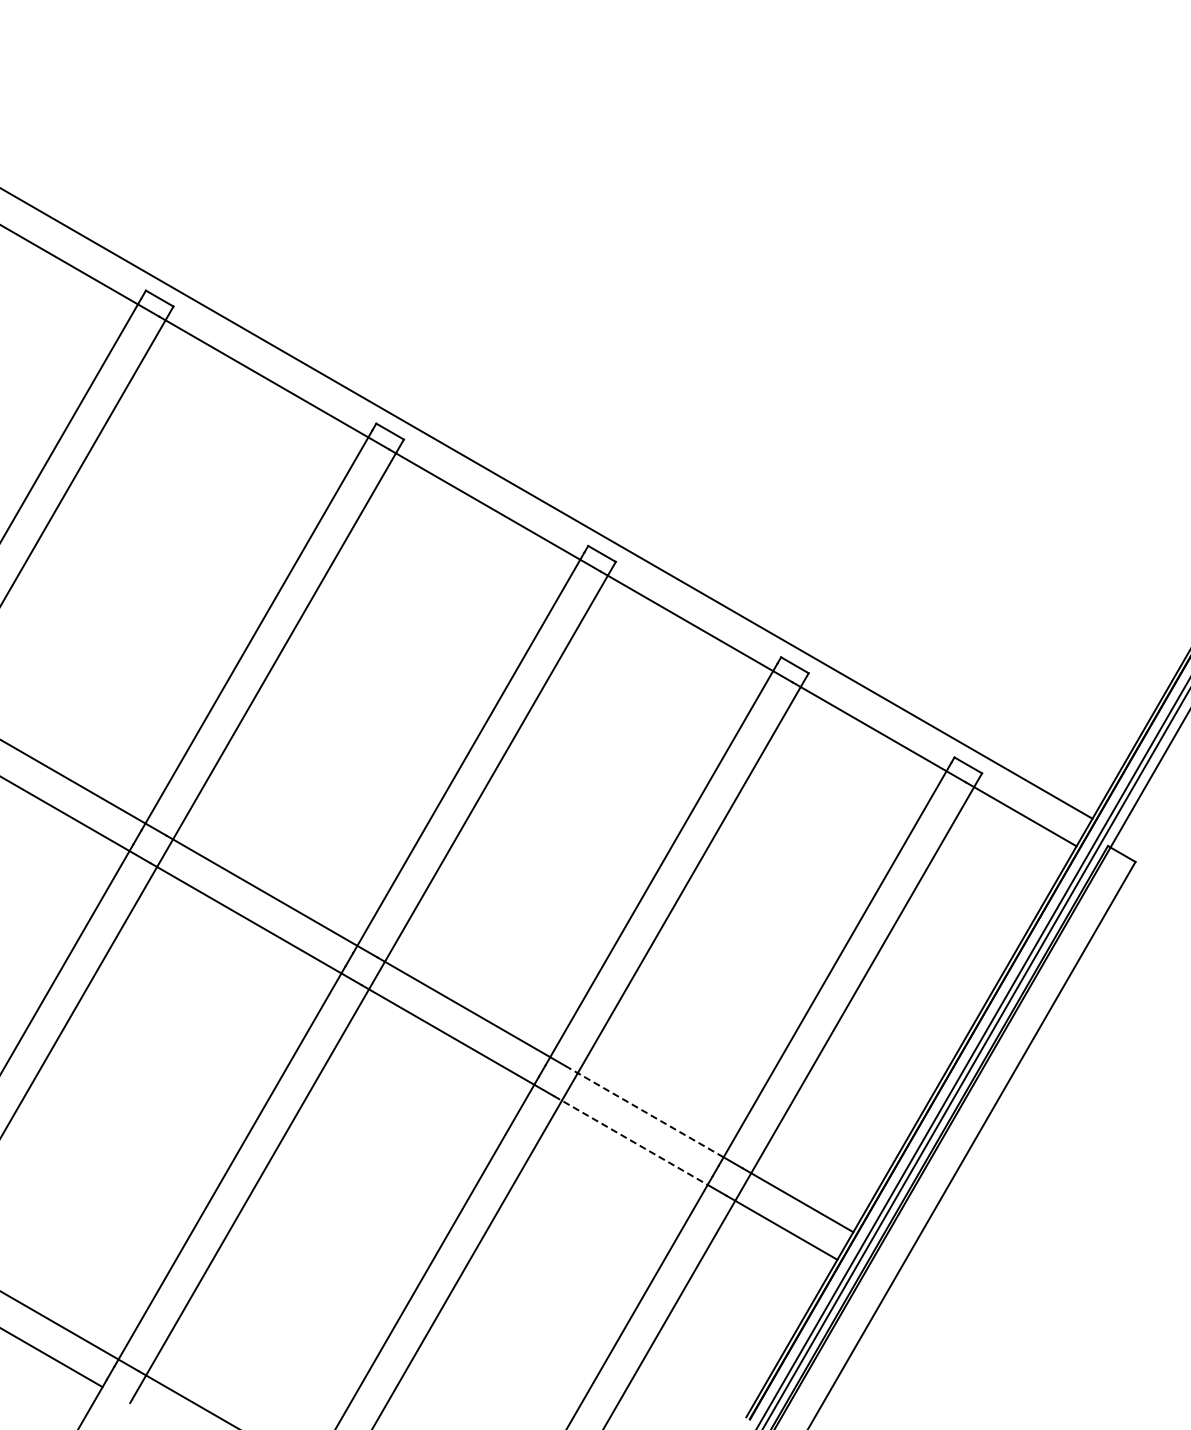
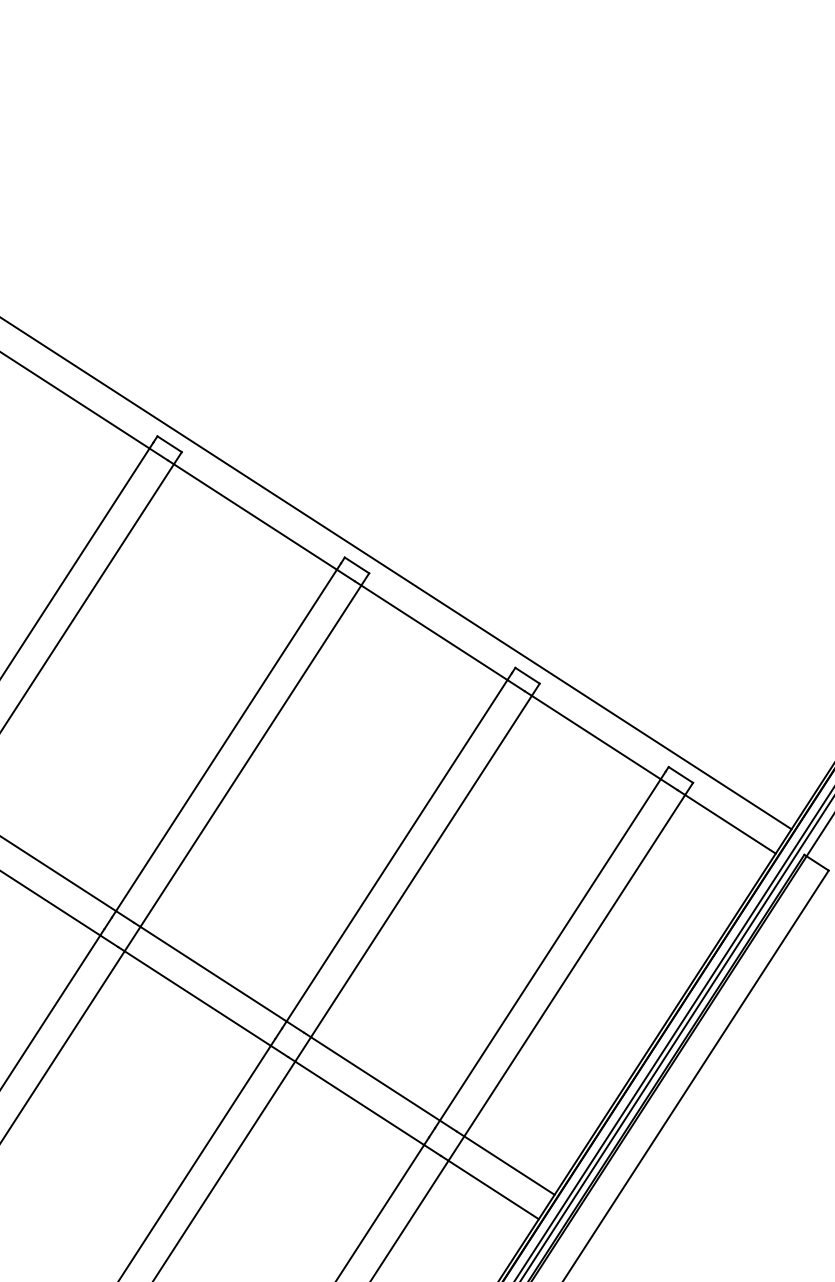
line: (646, 1112) -> (371, 1076), dashed -> solid
line: (630, 1140) -> (355, 1101), dashed -> solid

